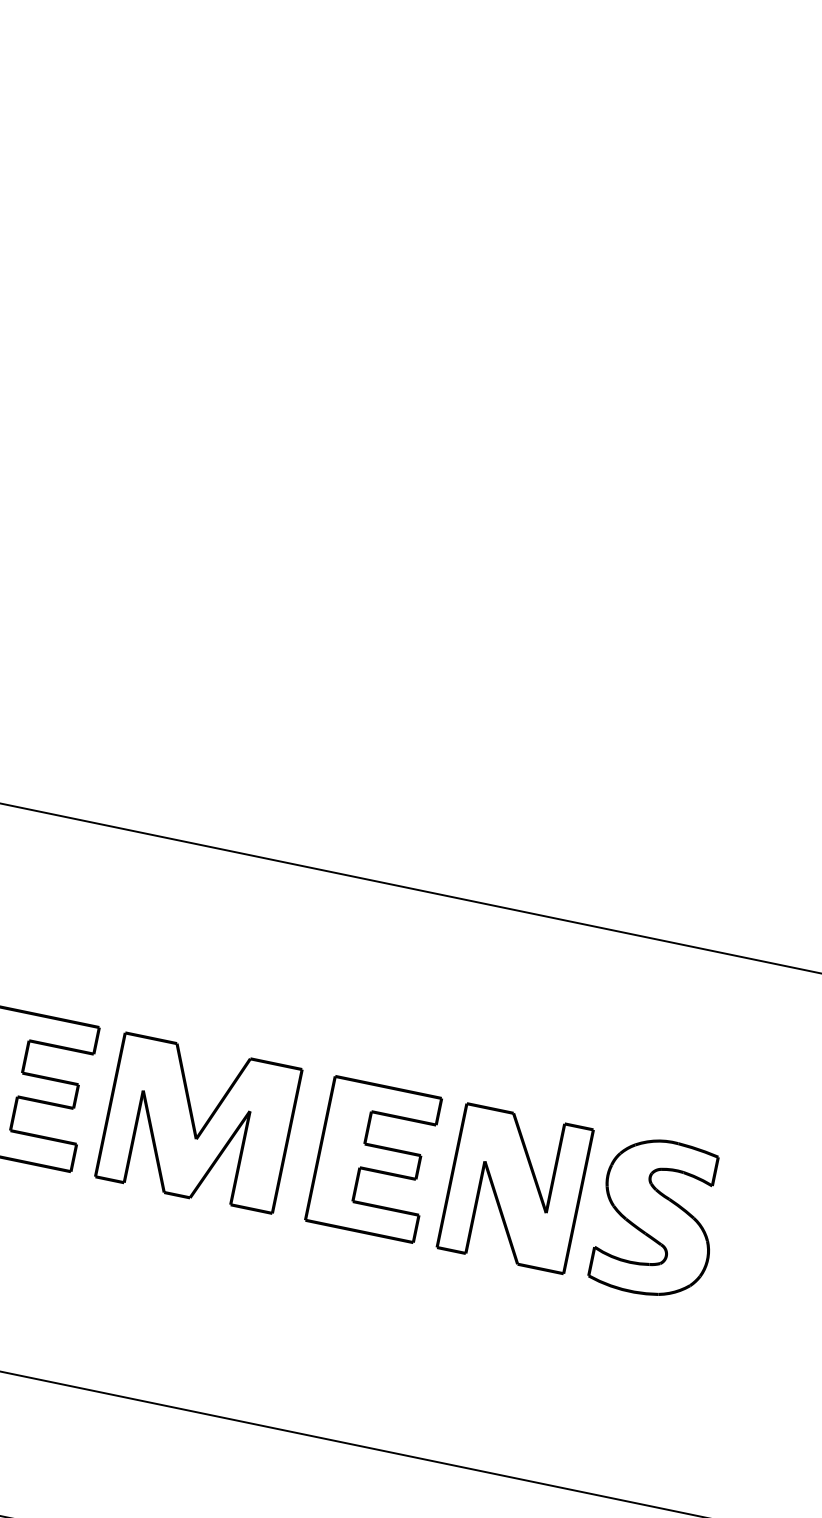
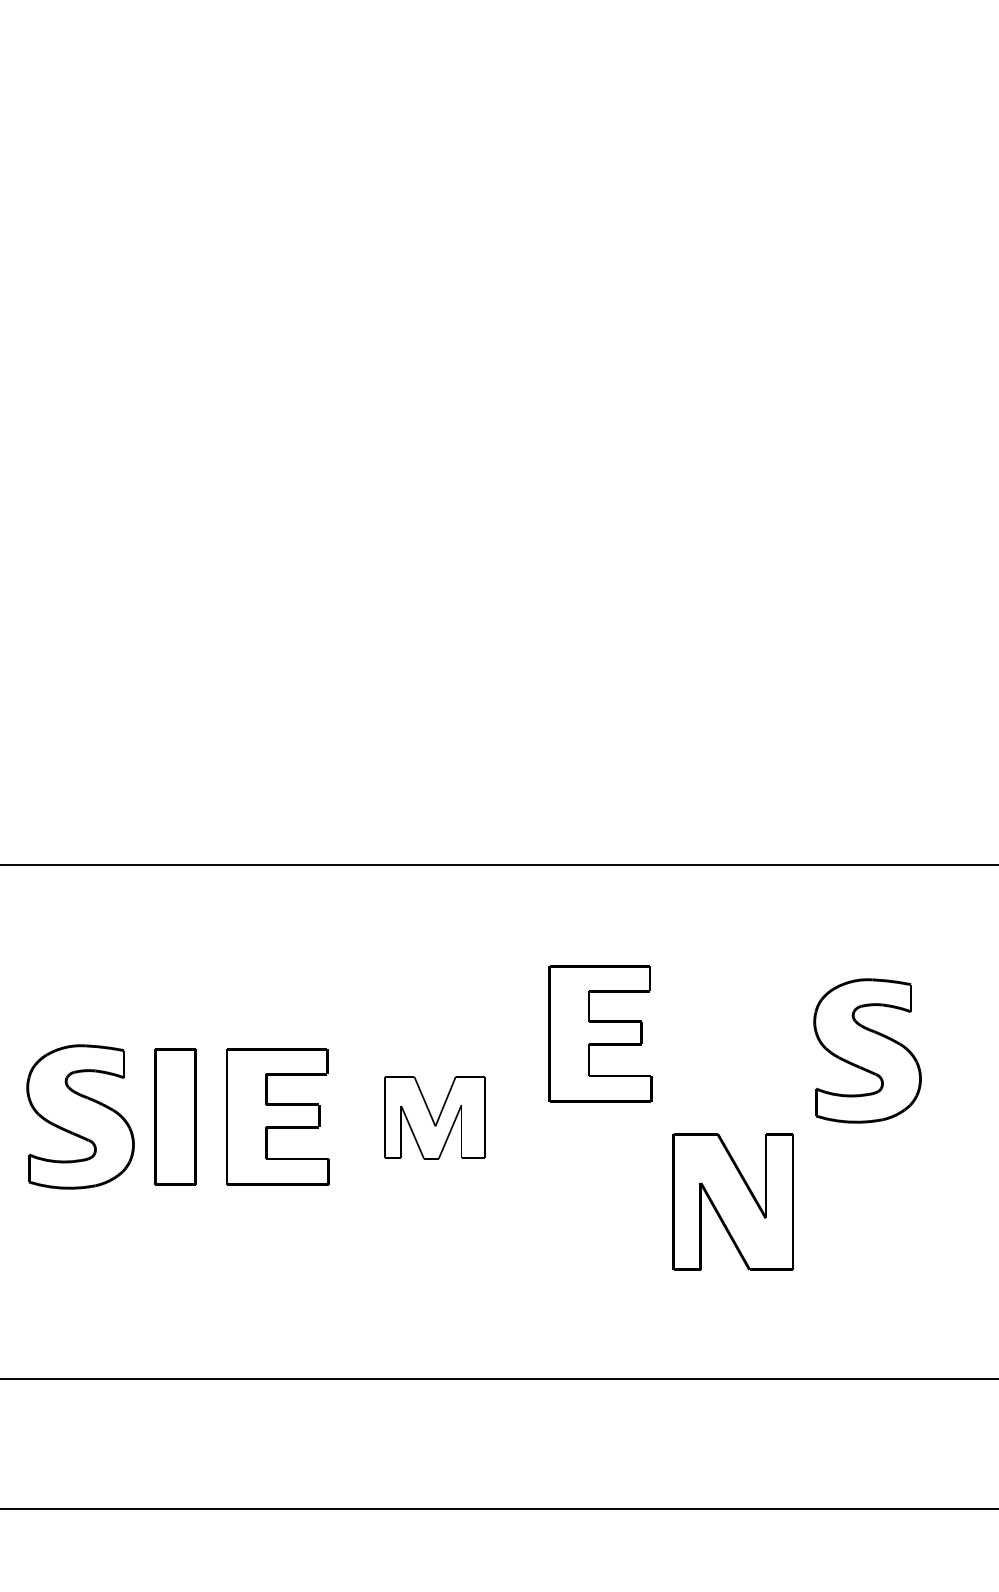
part: (198, 1123) -> (434, 1117), size x0.6
part: (374, 1158) -> (600, 1033), moved
part: (514, 1187) -> (732, 1201), moved
part: (657, 1217) -> (867, 1050), moved

